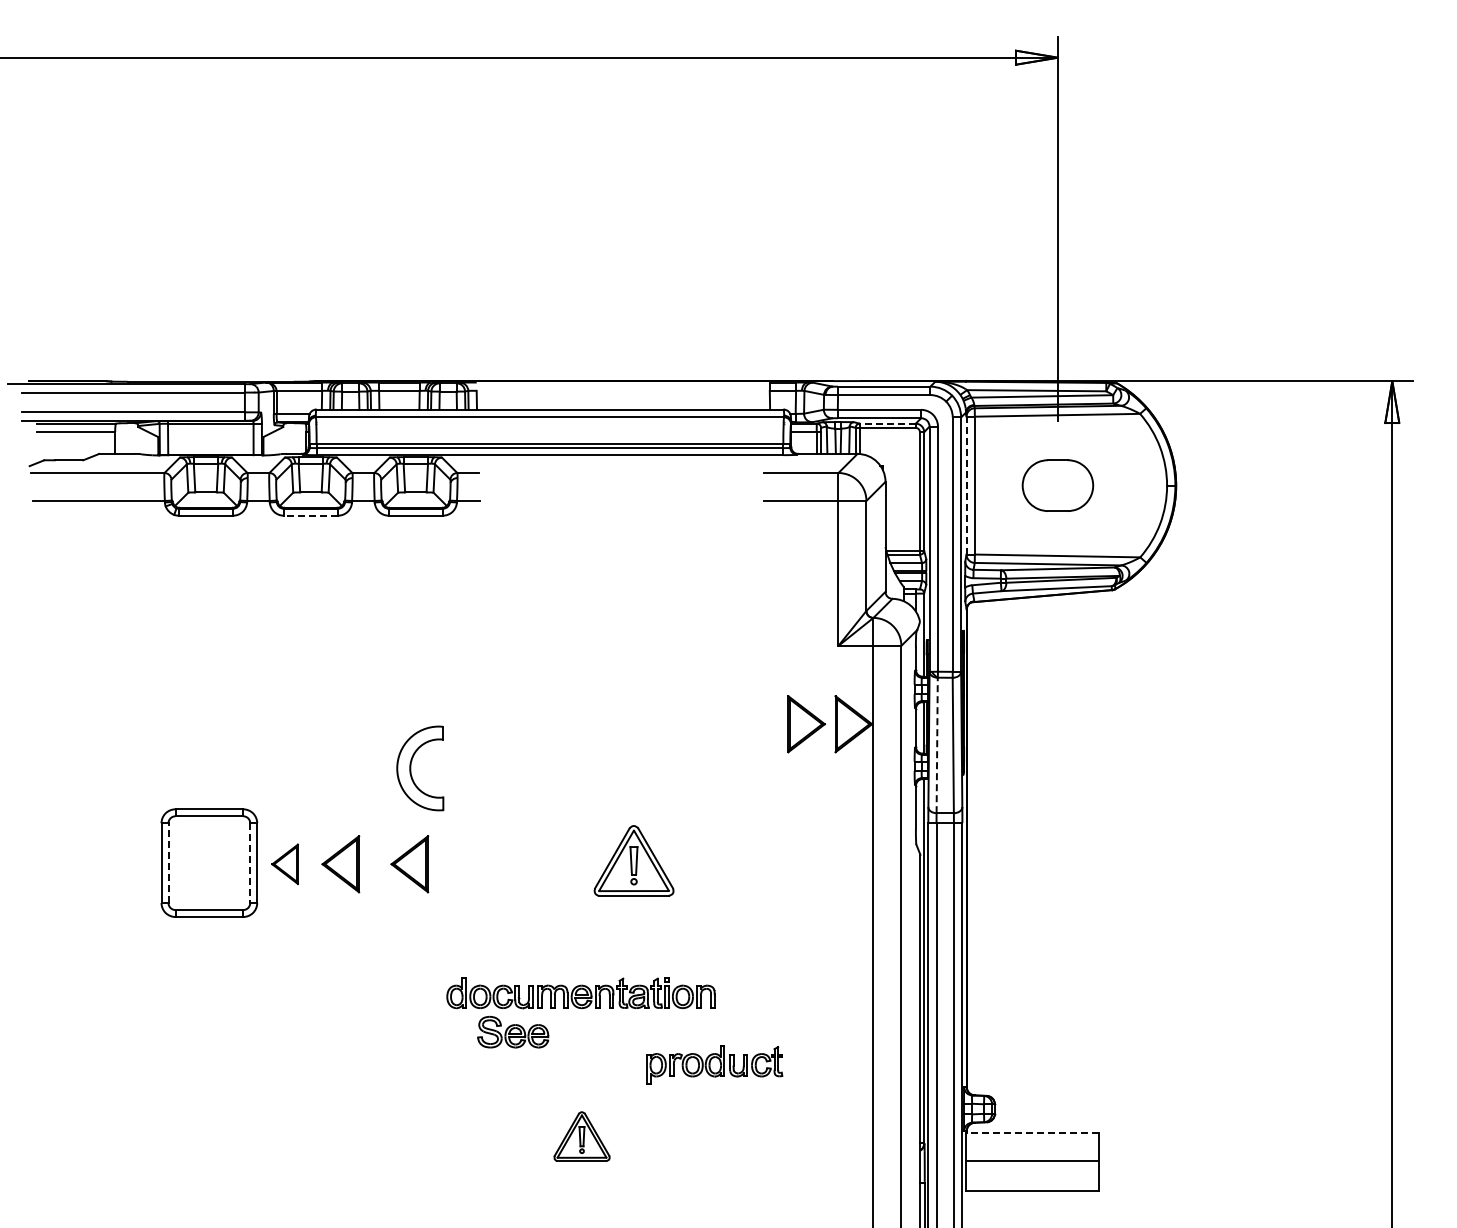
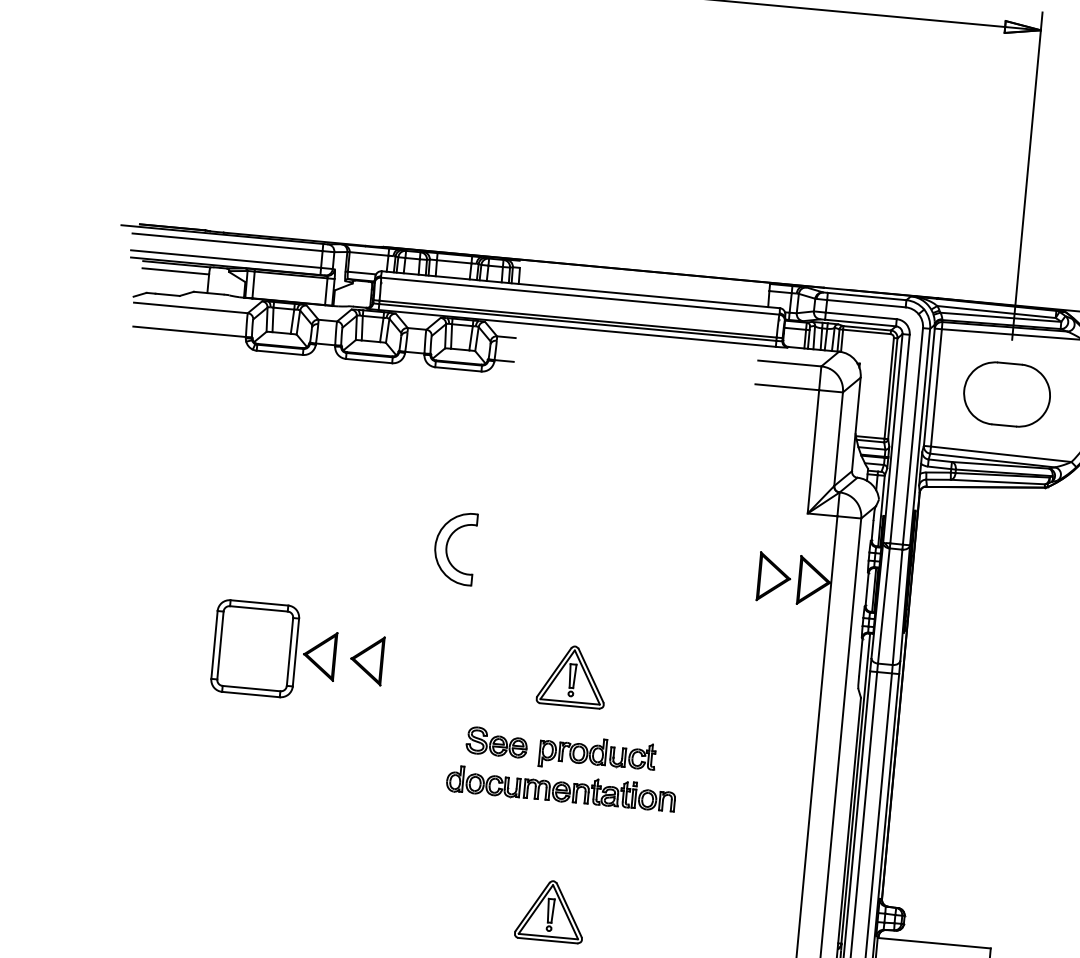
line: (887, 423) -> (866, 328), dashed -> solid
line: (966, 485) -> (929, 387), dashed -> solid
part: (1057, 485) -> (1006, 394), size x1.43
line: (310, 515) -> (368, 360), dashed -> solid
line: (937, 745) -> (884, 606), dashed -> solid
part: (411, 768) -> (447, 547), moved
part: (633, 860) -> (572, 675), moved
line: (168, 863) -> (220, 645), dashed -> solid
line: (250, 863) -> (290, 652), dashed -> solid
part: (284, 864) -> (319, 655), size x1.43
part: (409, 864) -> (425, 665), removed
part: (513, 1032) -> (497, 742), moved
part: (714, 1064) -> (597, 754), moved
line: (1031, 1132) -> (933, 942), dashed -> solid
part: (581, 1136) -> (550, 910), size x1.43

